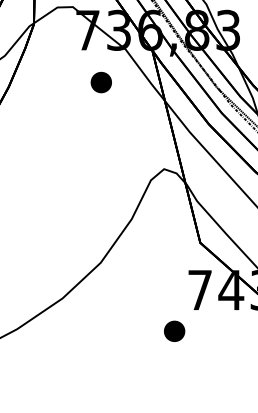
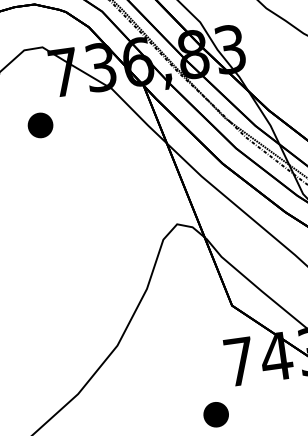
part: (100, 82) -> (39, 125), moved

